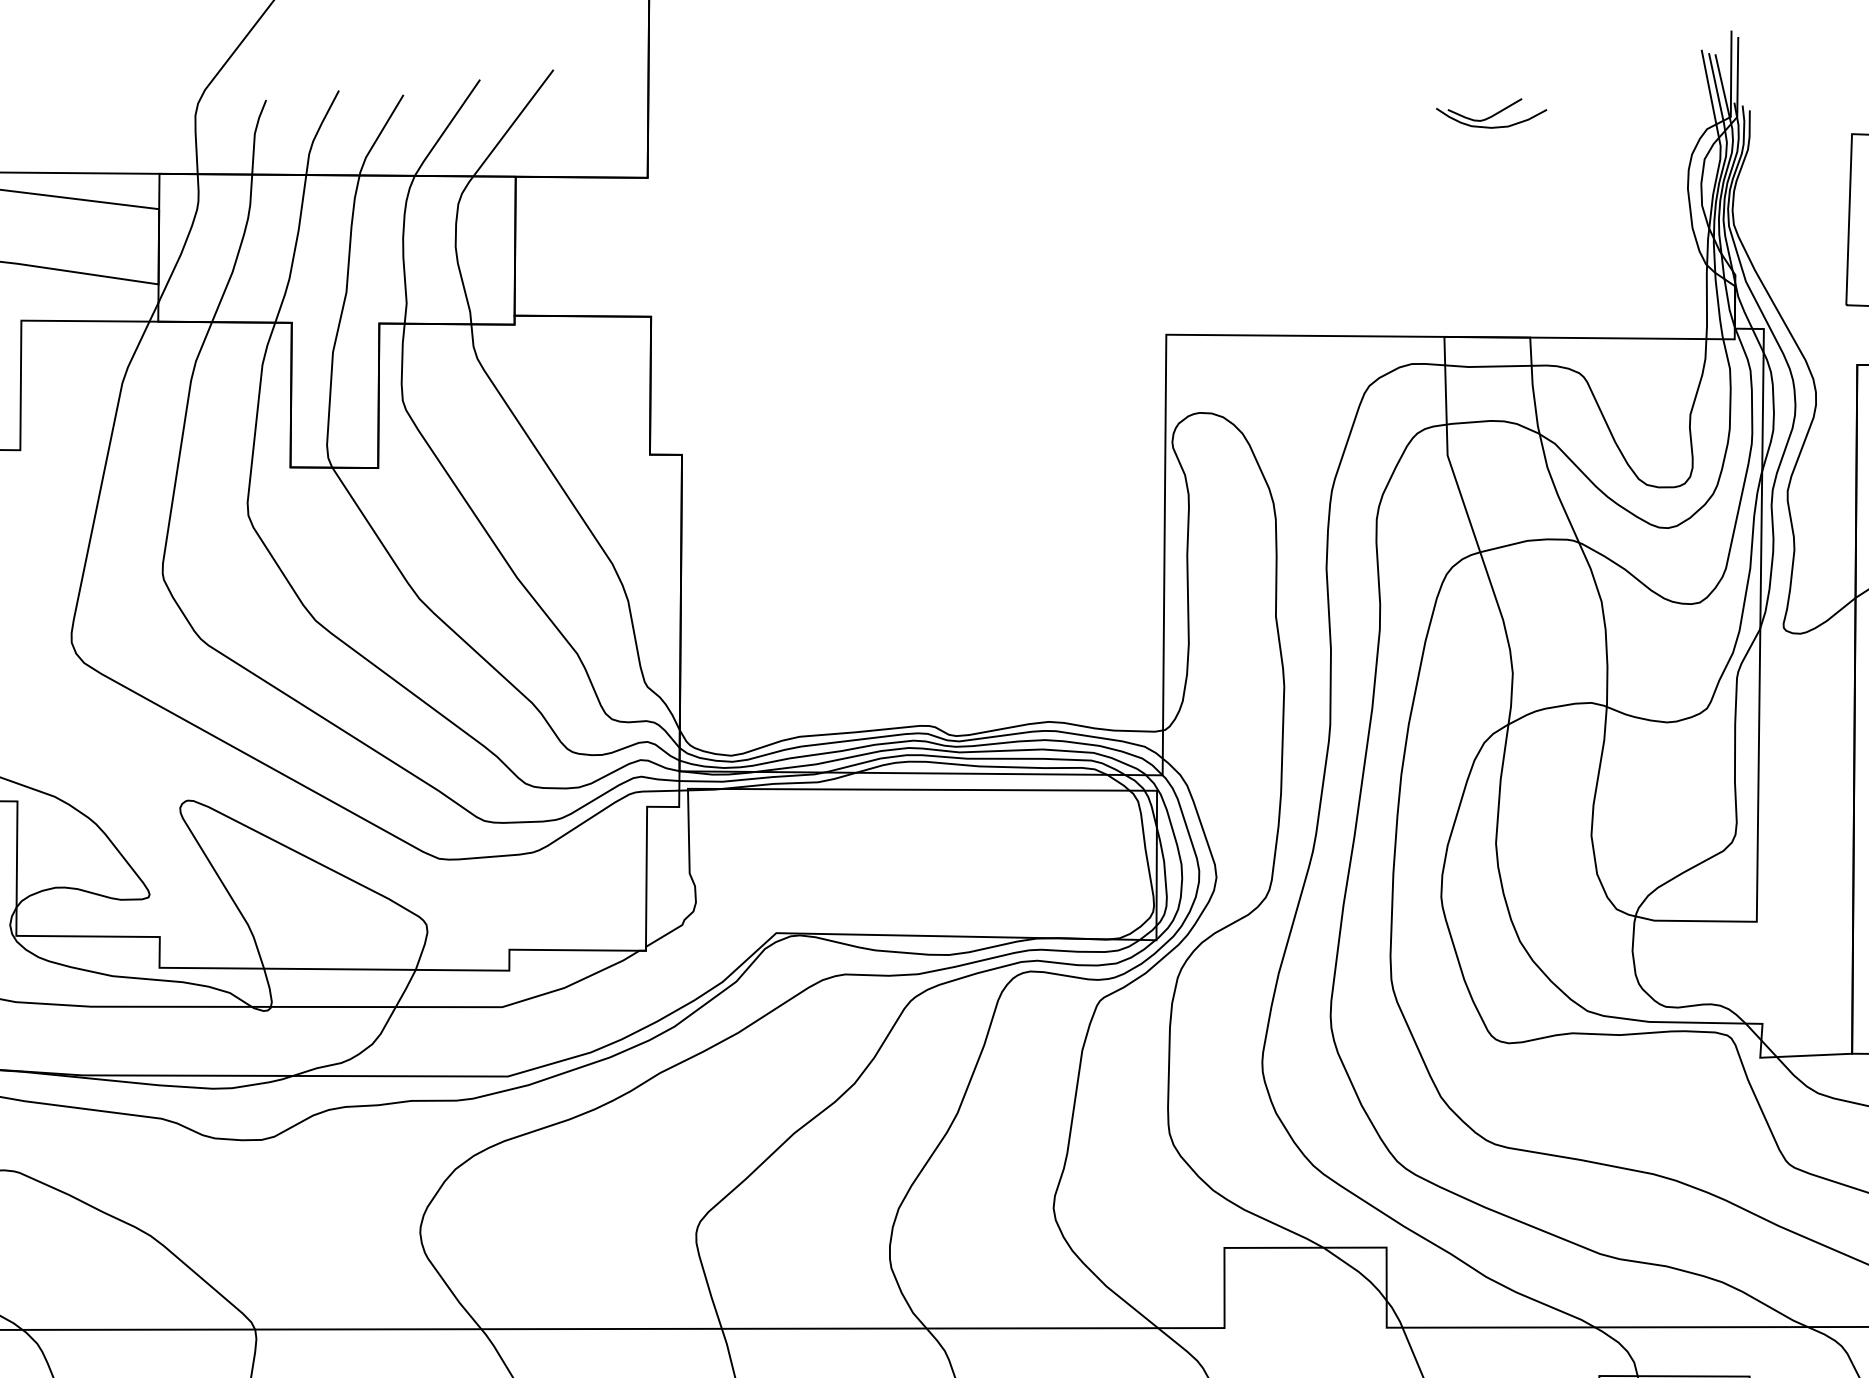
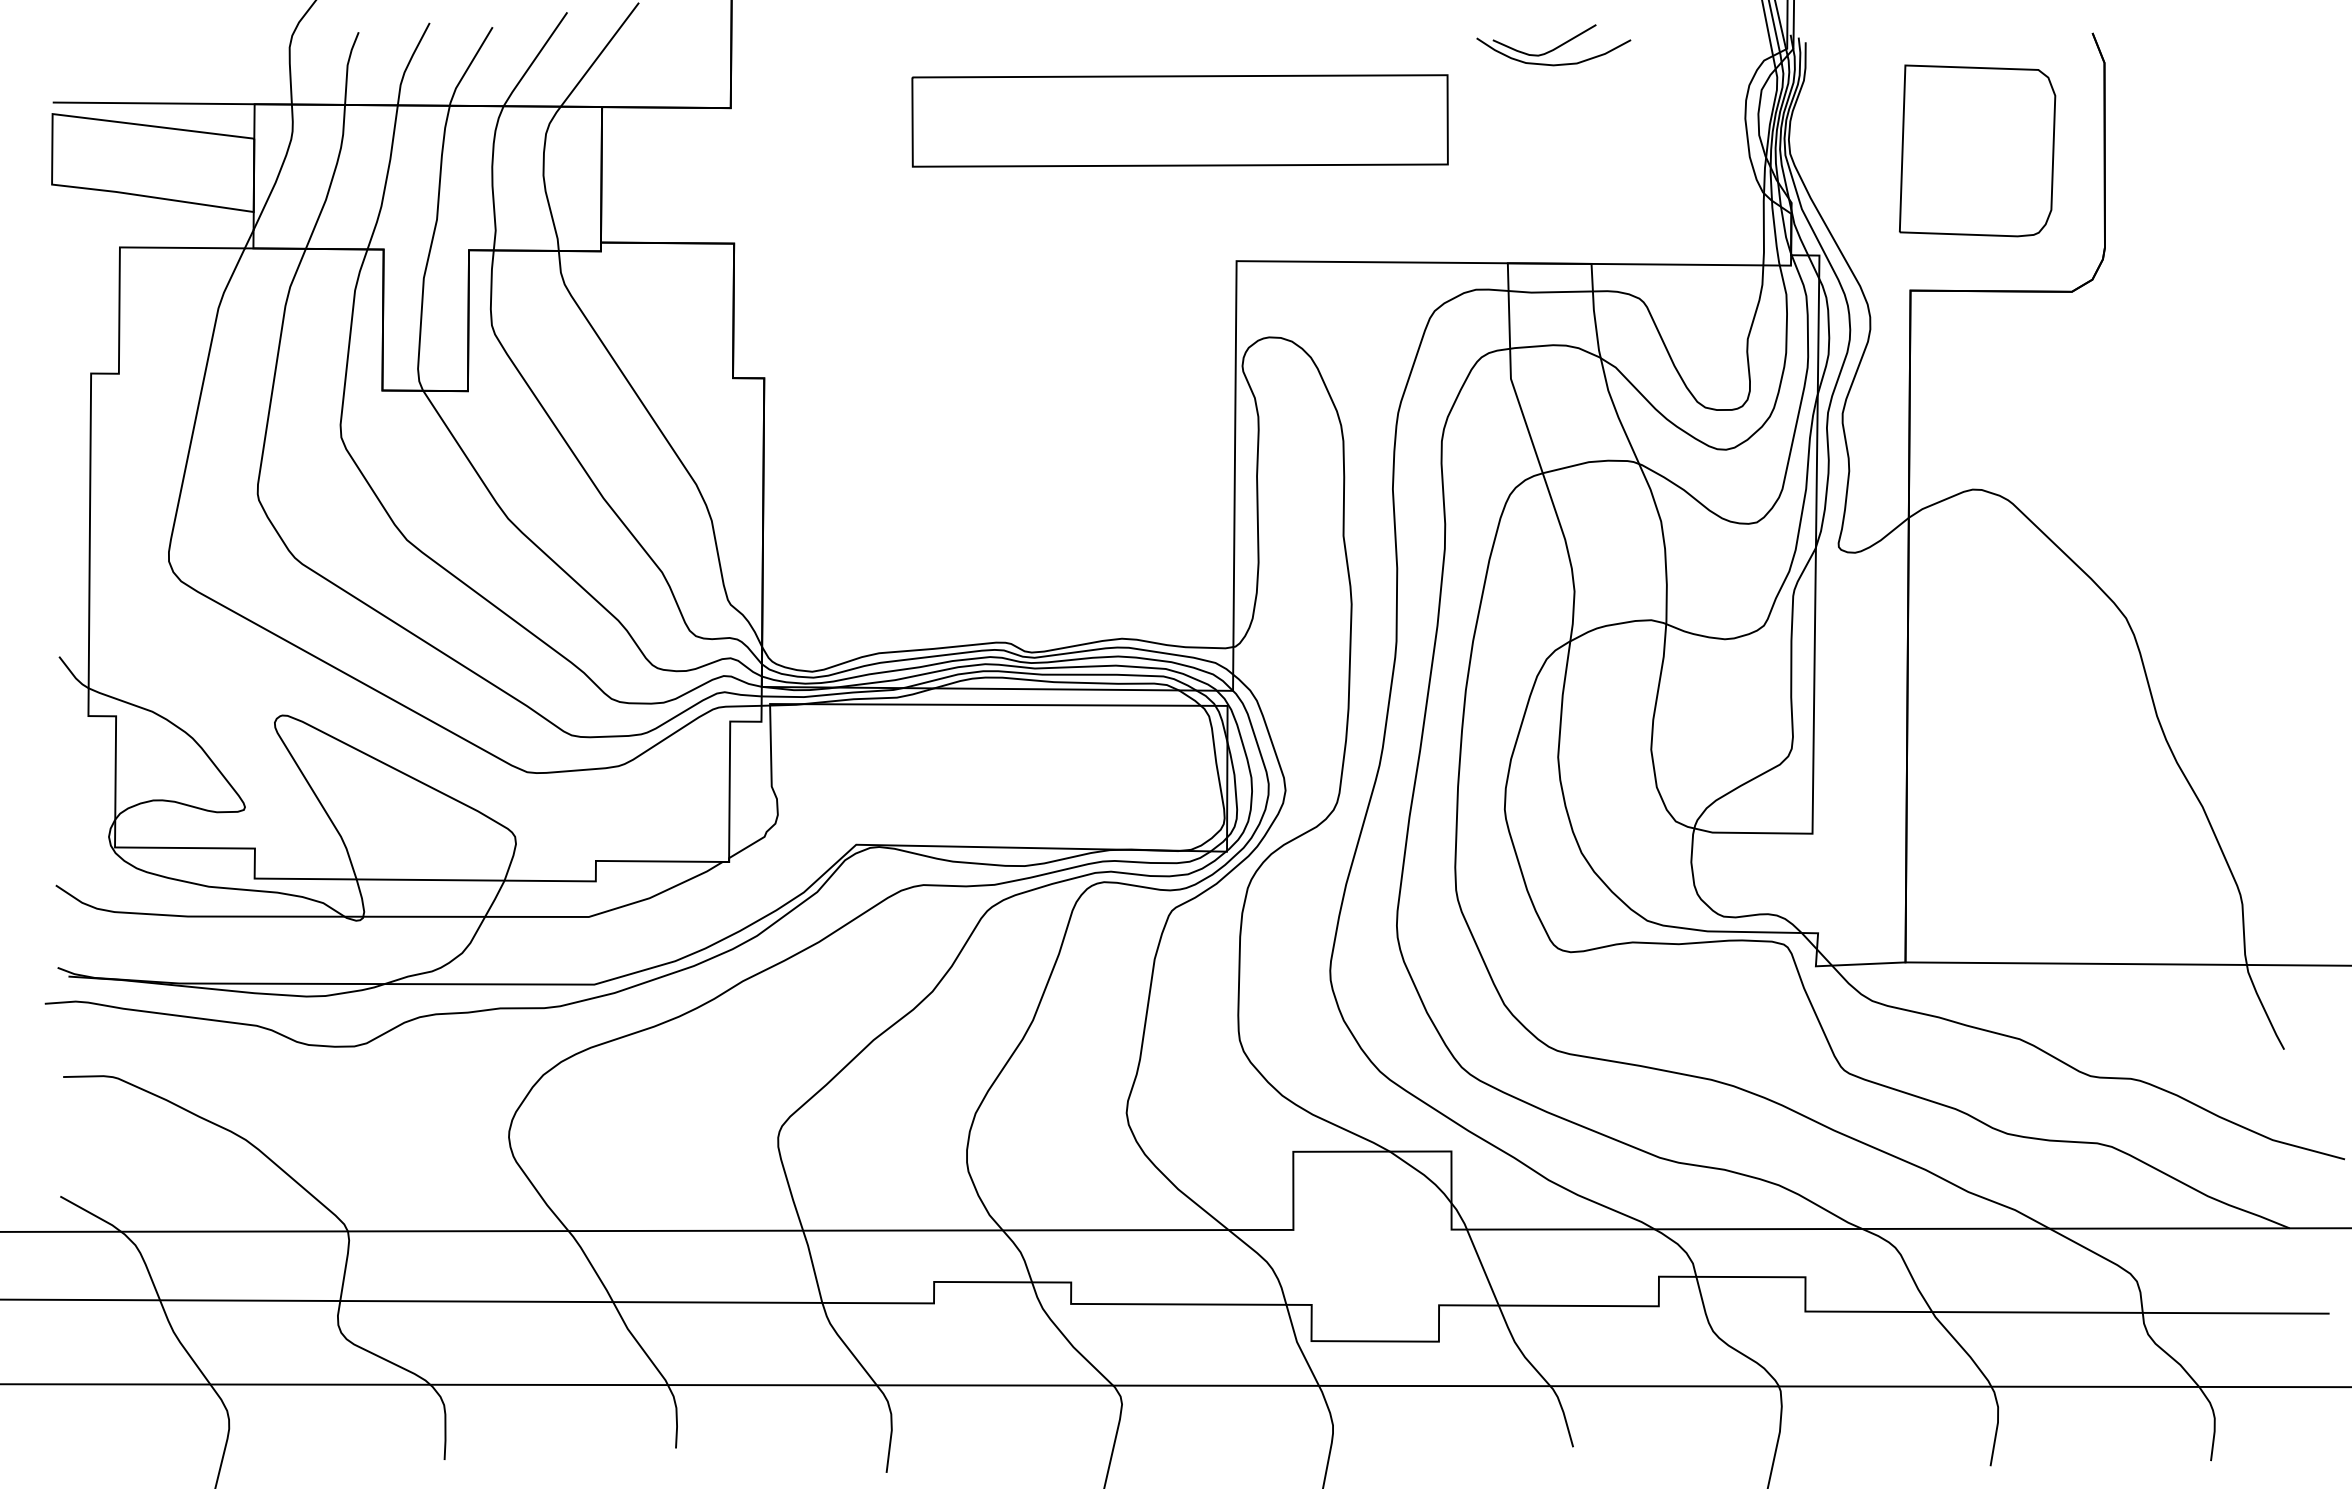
part: (1491, 113) -> (1553, 45), size x1.43
part: (1107, 190) -> (1179, 120), added

